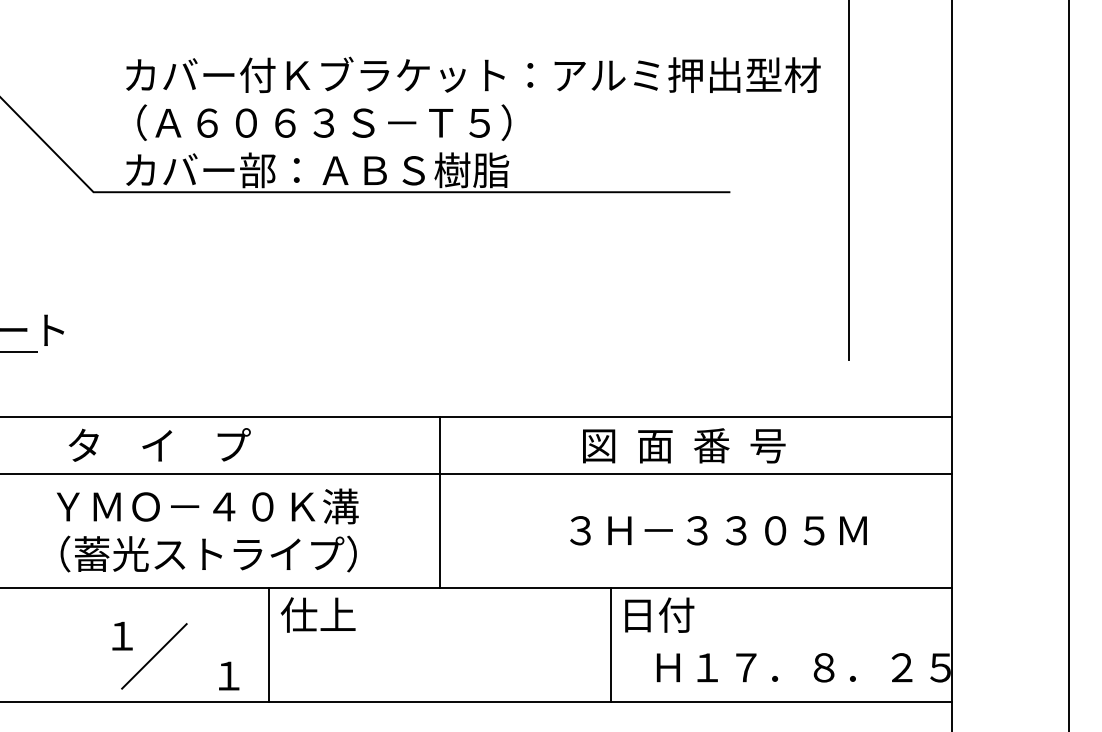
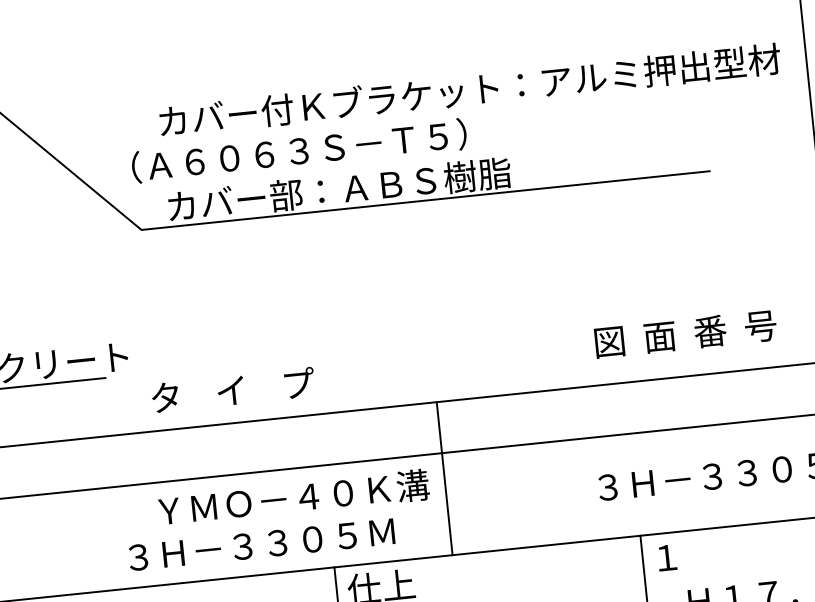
text: (324, 122) -> (299, 150), moved
text: (159, 444) -> (232, 389), moved
text: (684, 445) -> (685, 333), moved
line: (439, 501) -> (444, 477), moved
text: (207, 506) -> (293, 498), moved
text: (199, 553) -> (269, 543), （蓄光ストライプ） -> ３Ｈ－３３０５Ｍ
text: (659, 614) -> (686, 555), 日付 -> １

